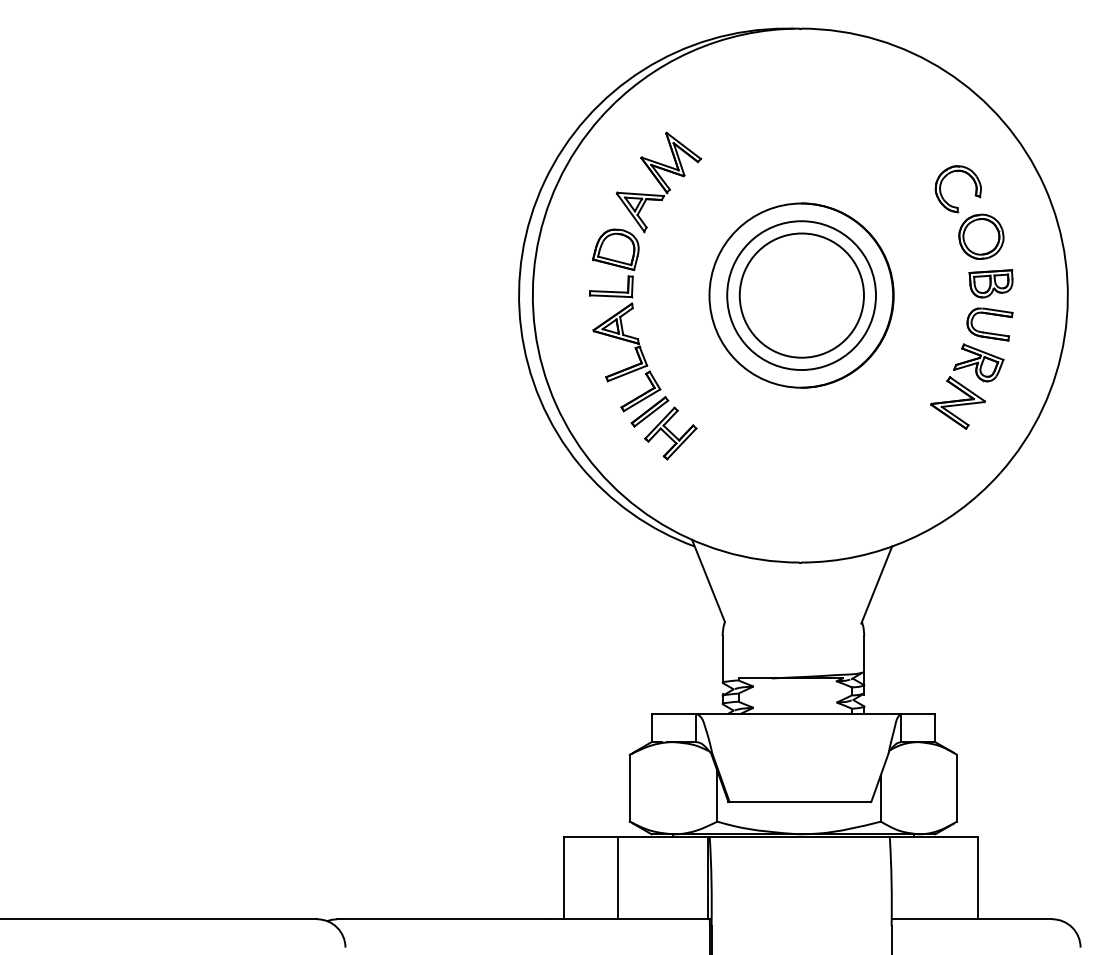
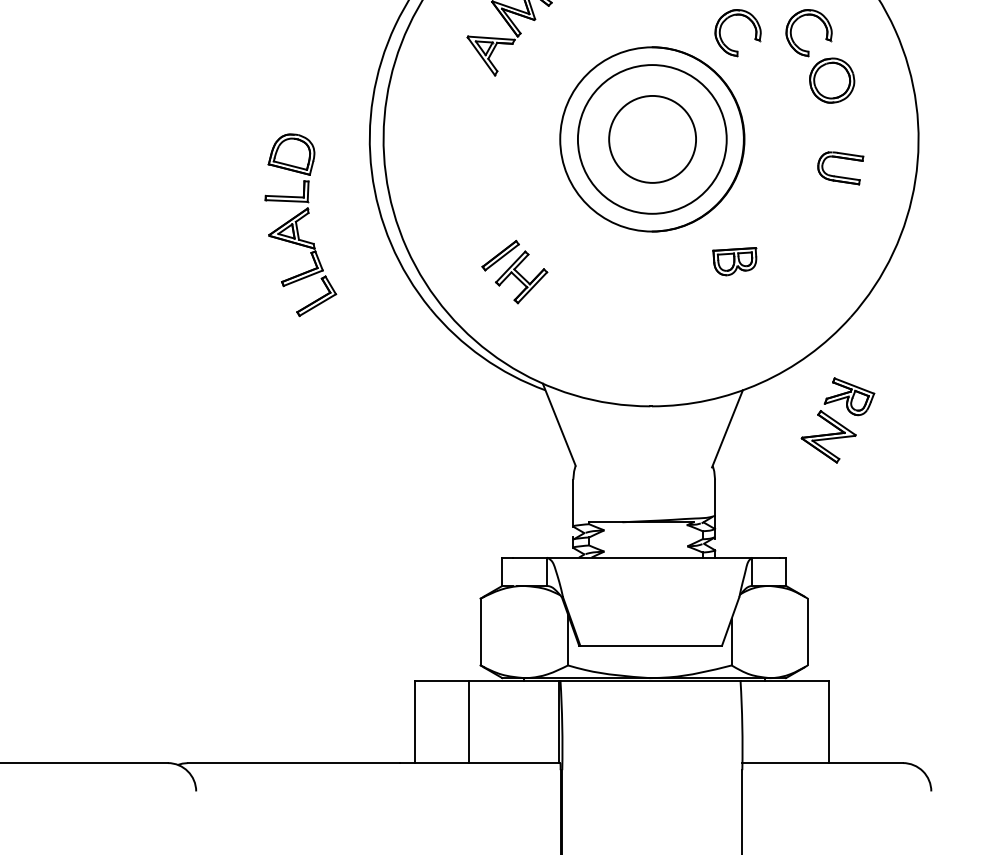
part: (873, 198) -> (724, 42), added
part: (990, 283) -> (734, 261), moved
circle: (801, 295) -> (652, 139), size x0.7
part: (625, 320) -> (301, 225), moved
part: (967, 386) -> (838, 420), moved

